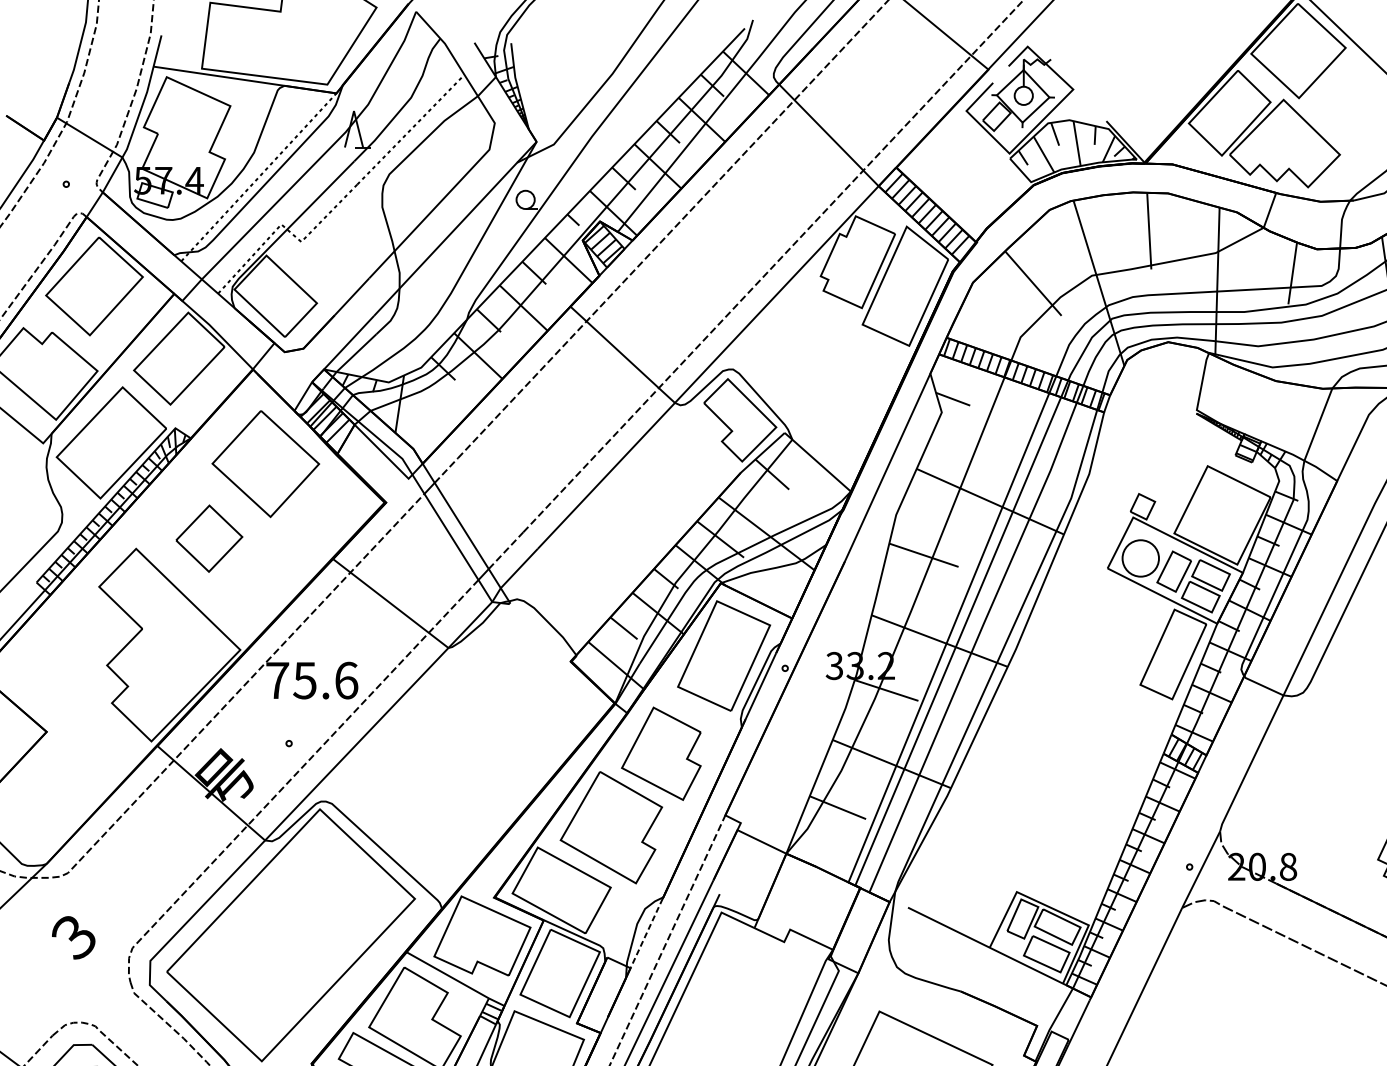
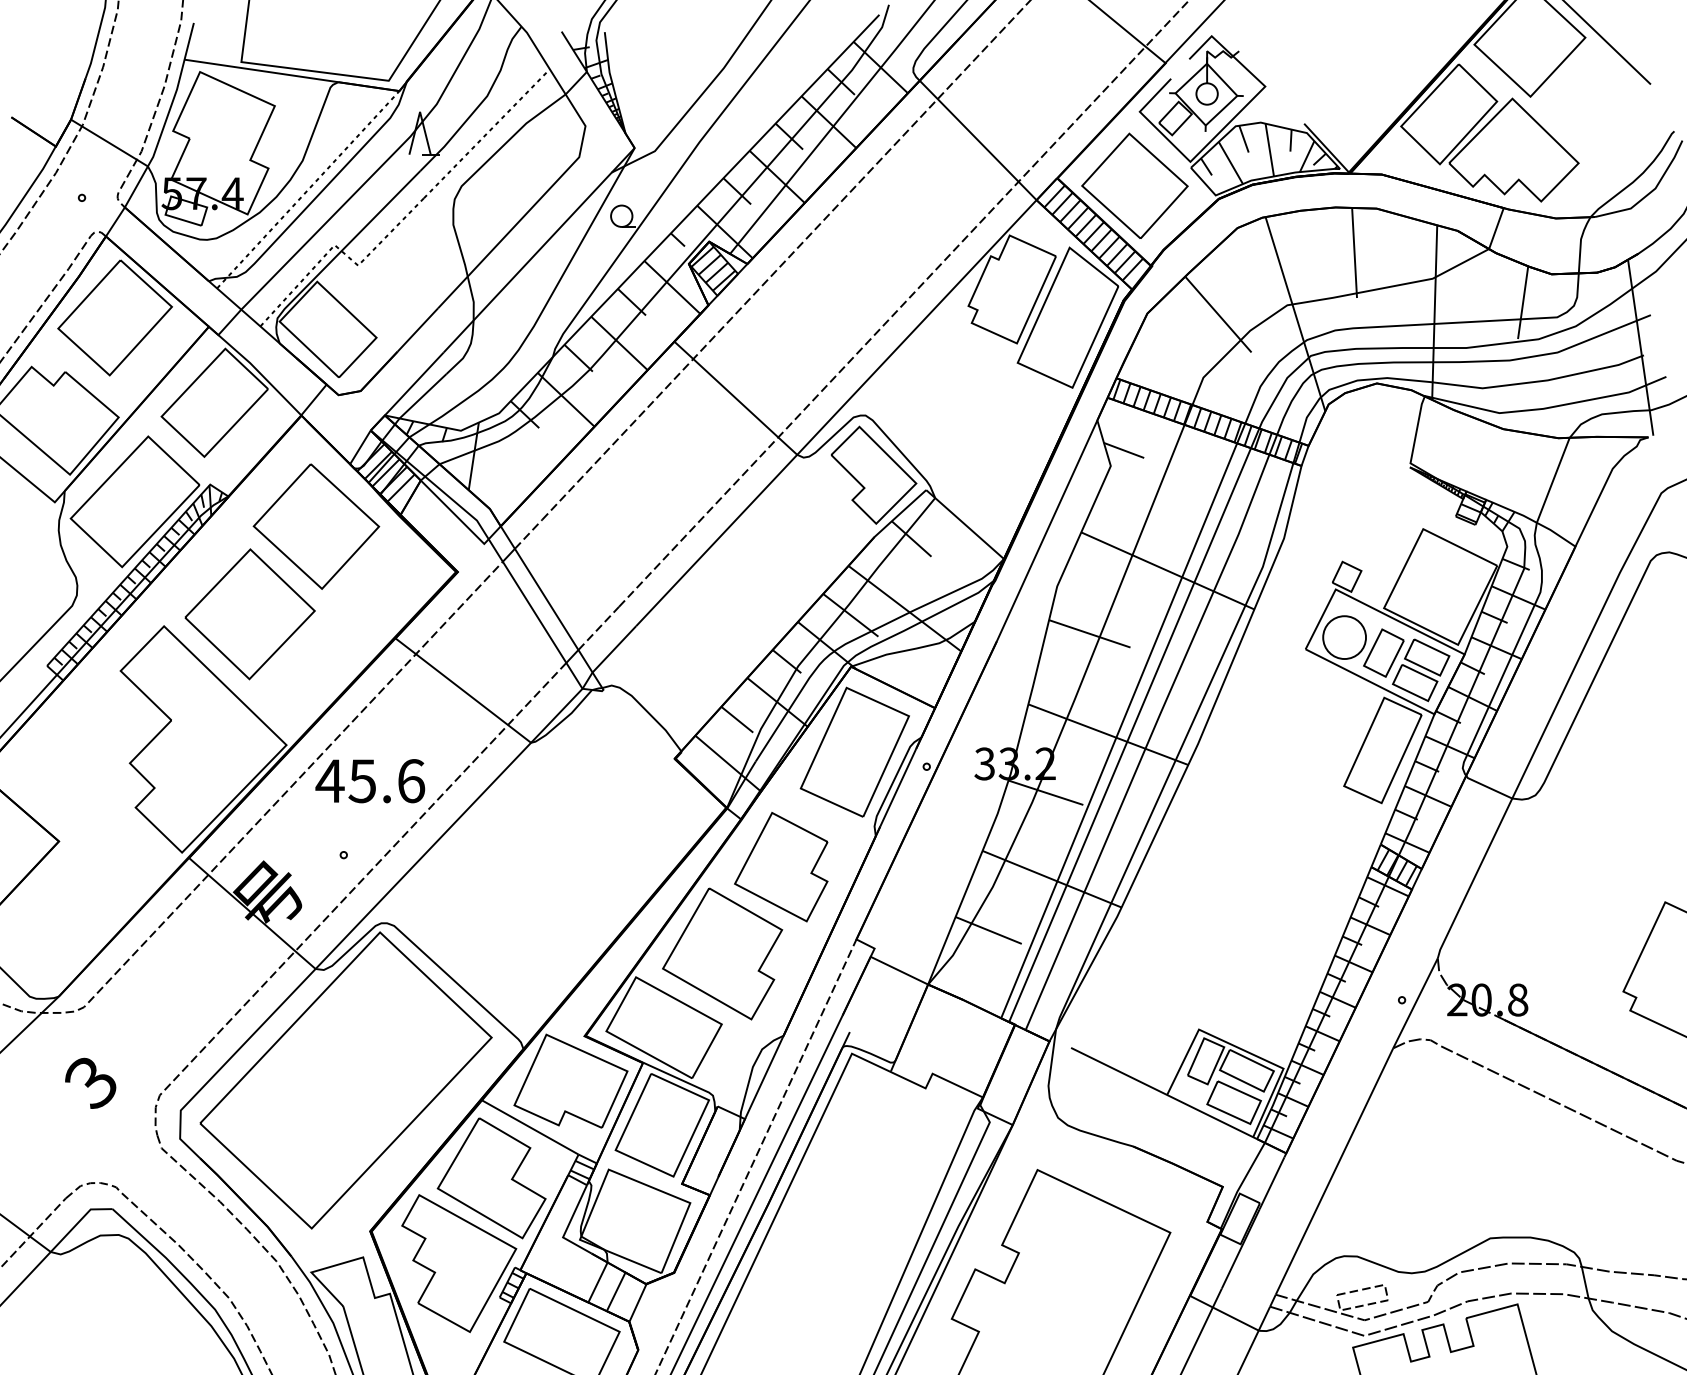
part: (961, 173) -> (1134, 185), added
part: (208, 538) -> (249, 614), size x1.67
text: (276, 680) -> (329, 780), 75.6 -> 45.6
line: (647, 933) -> (764, 1078), dashed -> solid

